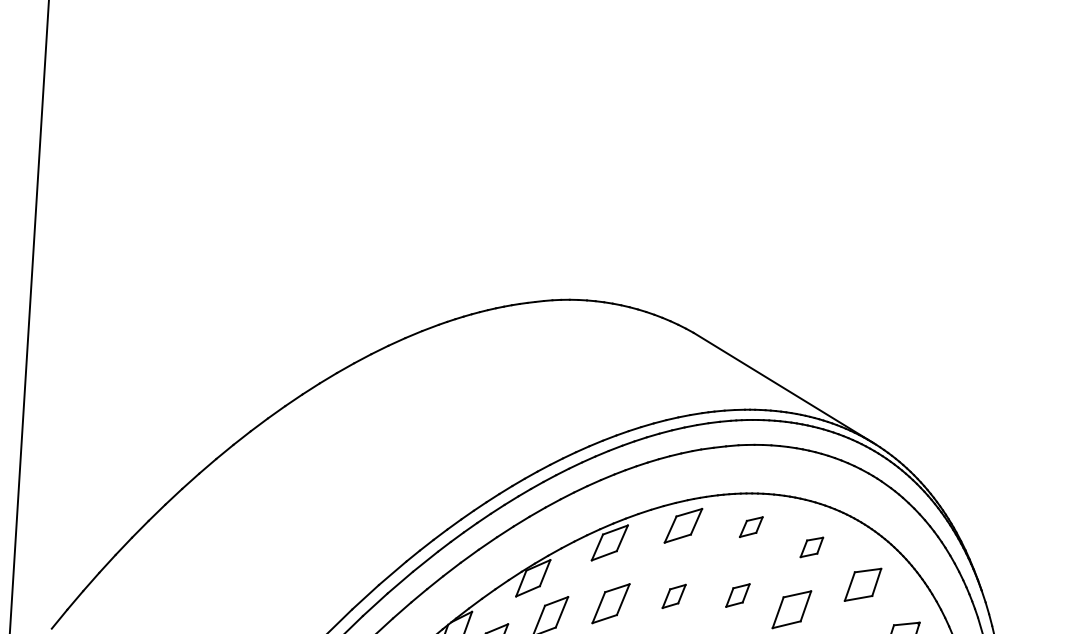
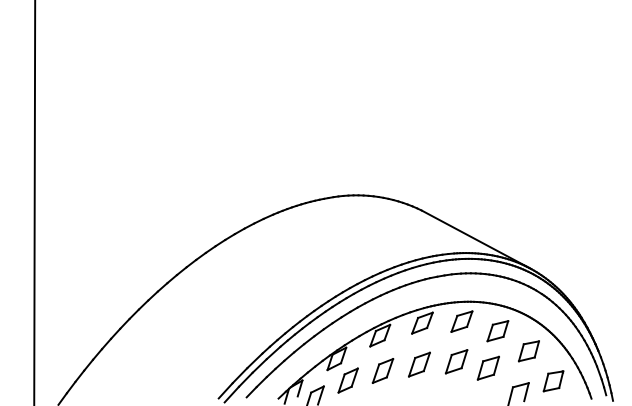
part: (750, 526) -> (461, 321), size x1.67
part: (811, 547) -> (497, 331), size x1.67
part: (737, 594) -> (456, 361), size x1.67
part: (674, 596) -> (419, 364), size x1.67

